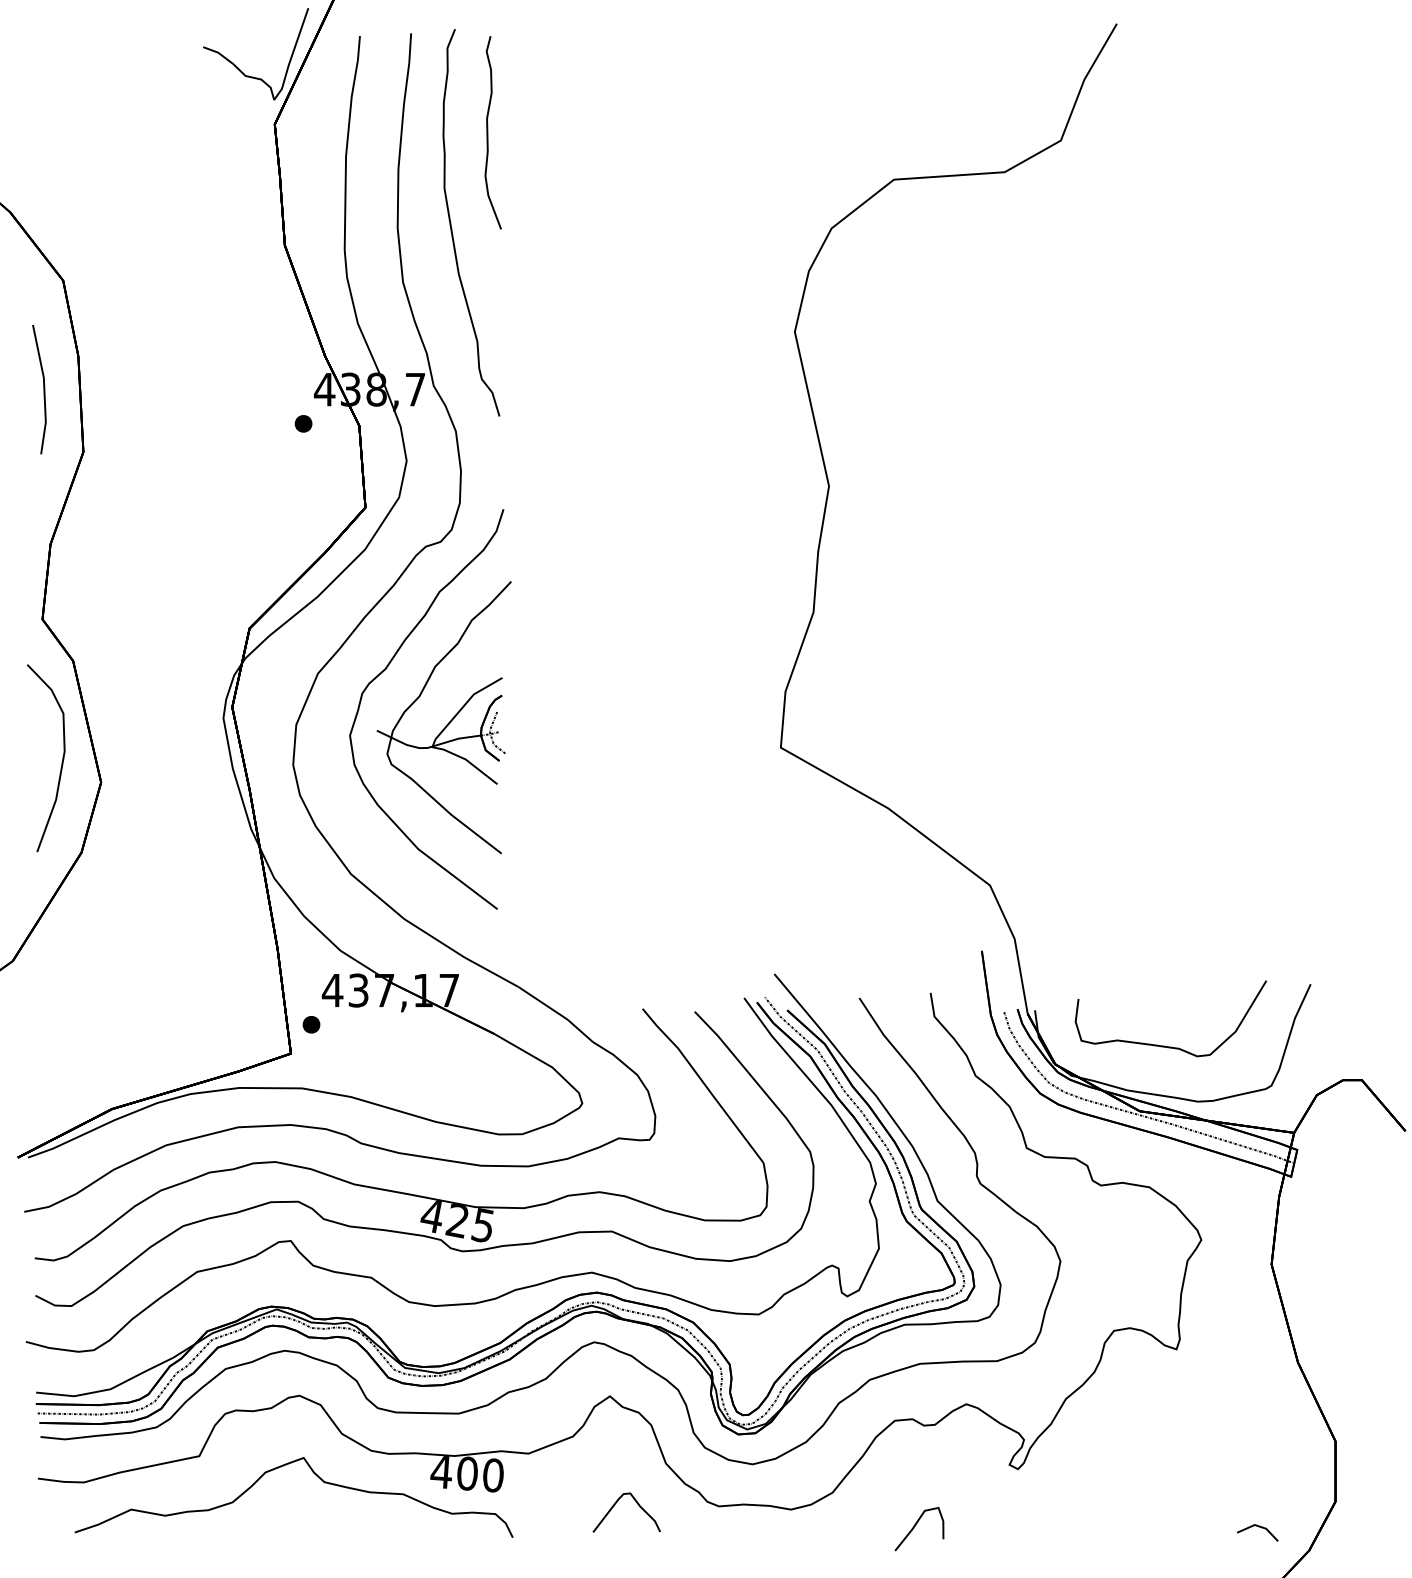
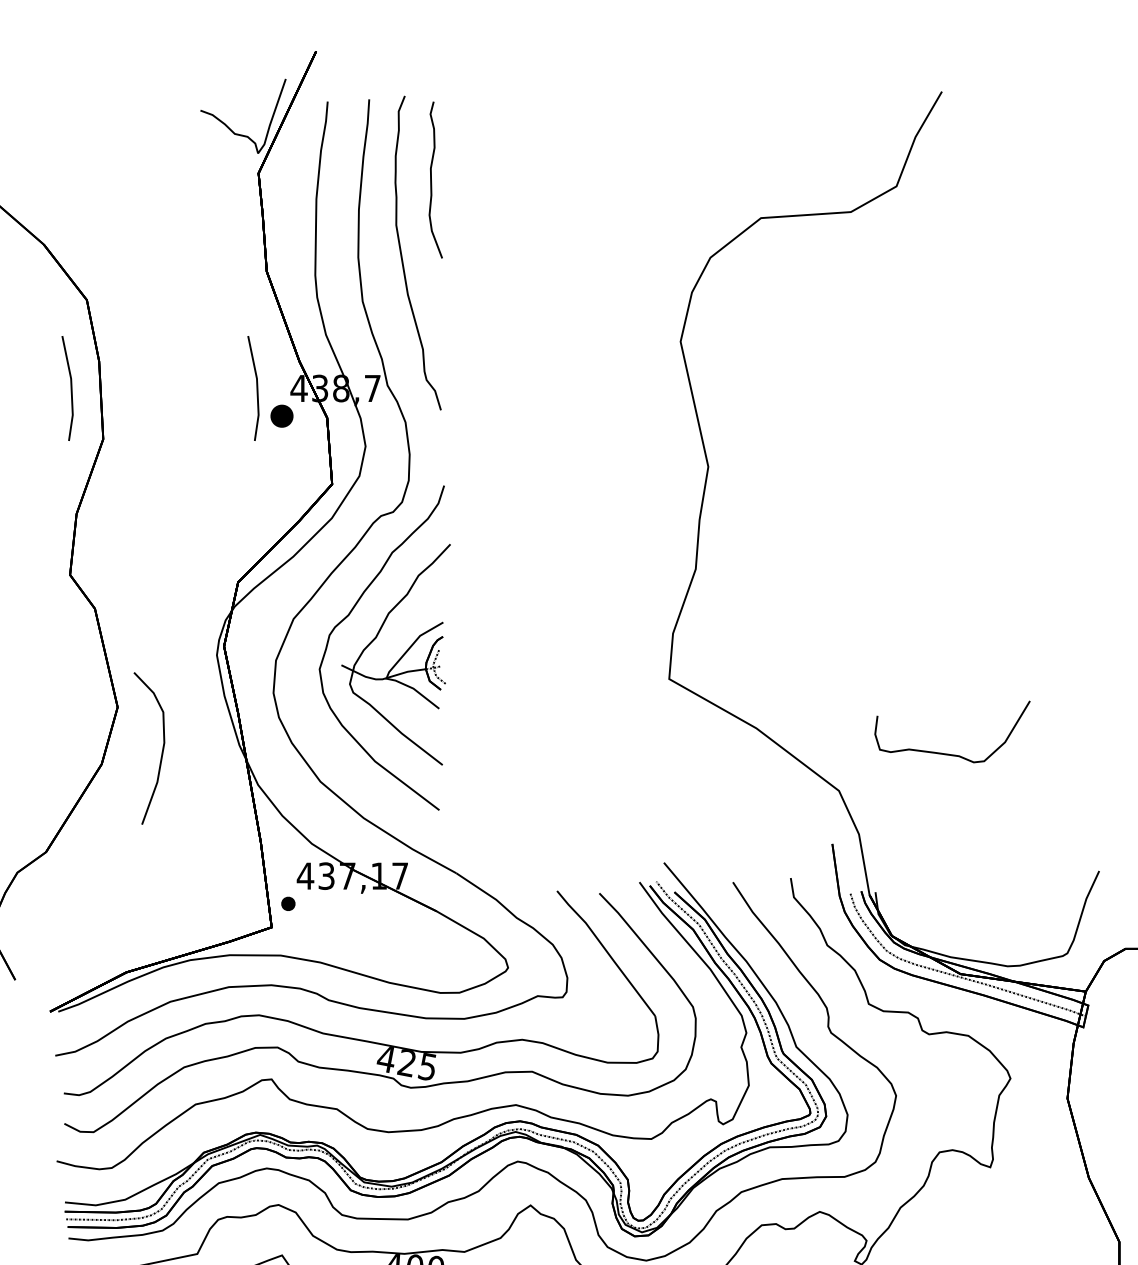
line: (272, 389) -> (256, 388), added
part: (303, 423) -> (281, 415), size x1.6
curve: (61, 762) -> (161, 751), moved
part: (1164, 1045) -> (947, 753), moved

